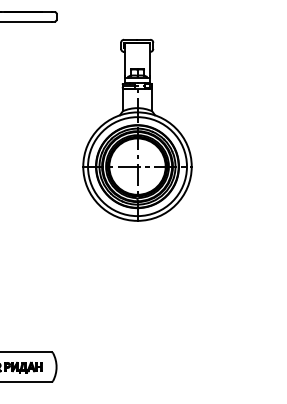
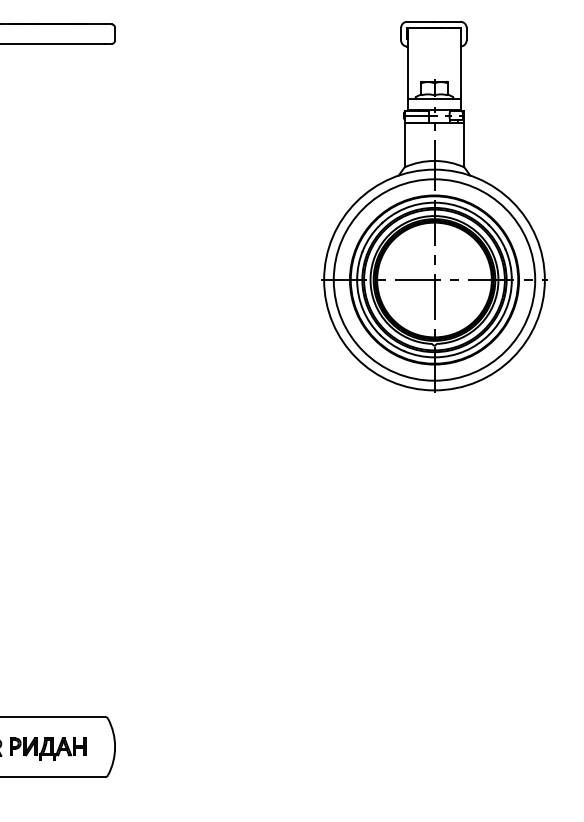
part: (137, 129) -> (434, 204), moved

